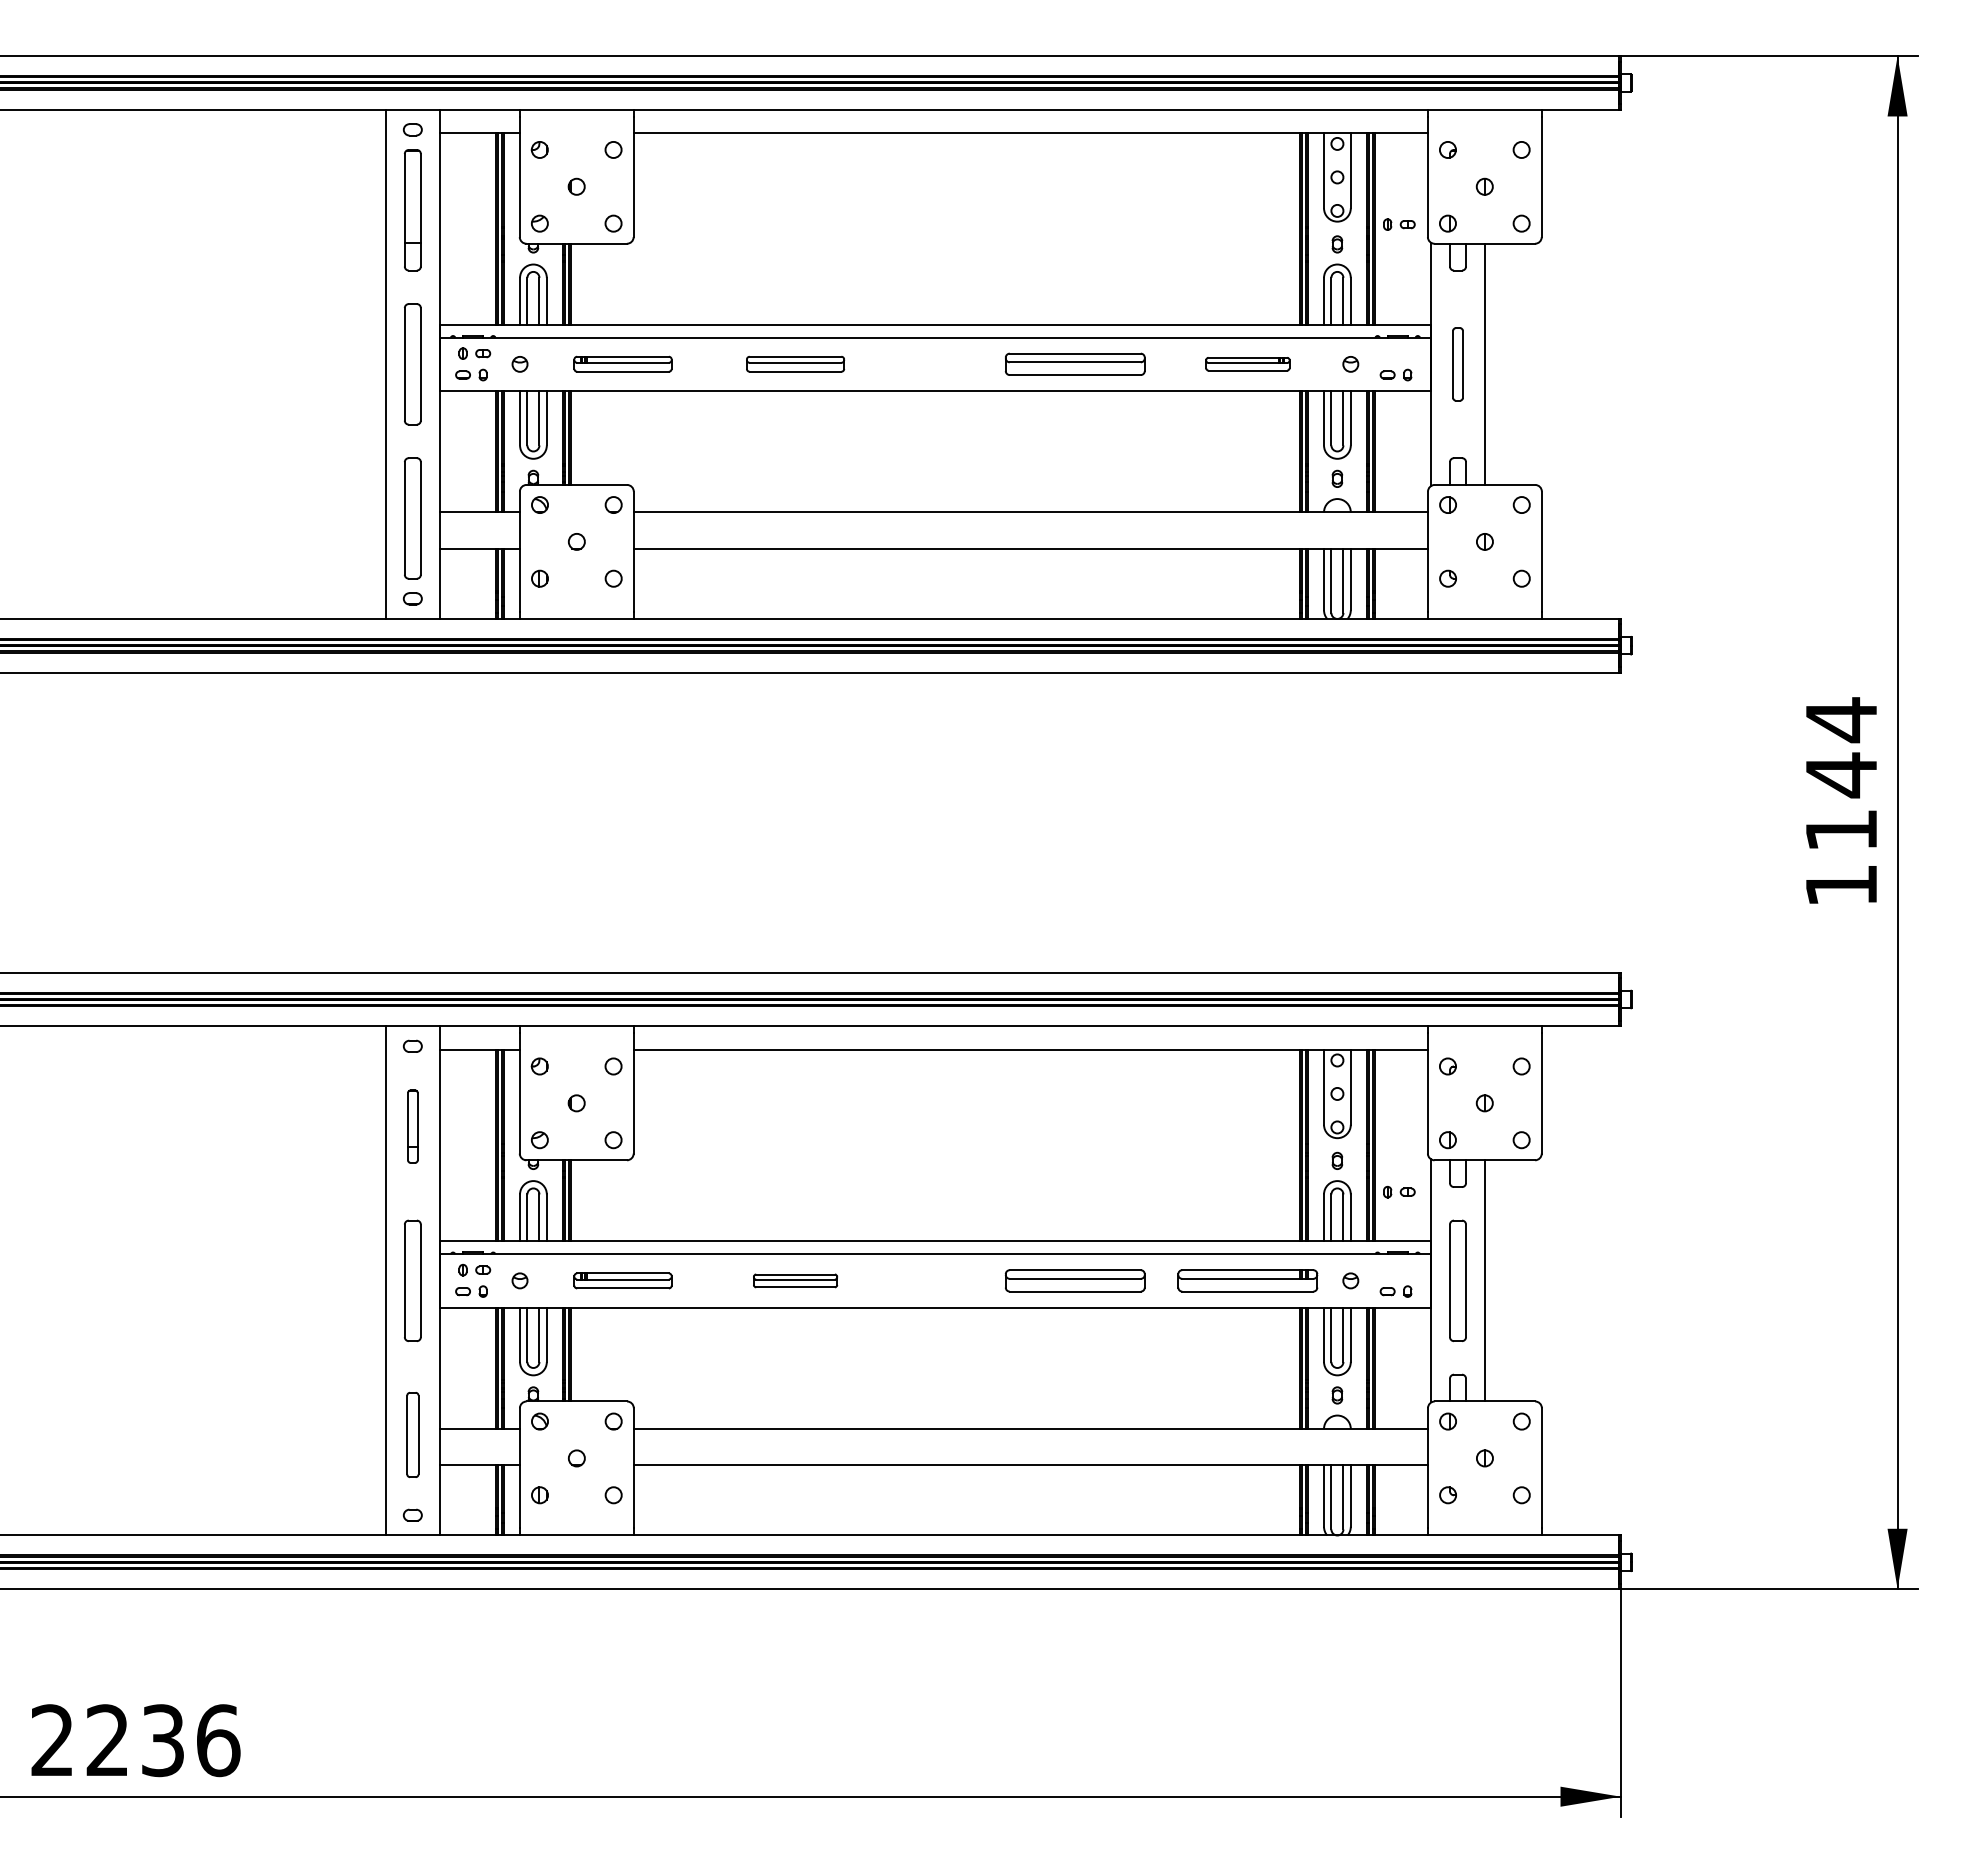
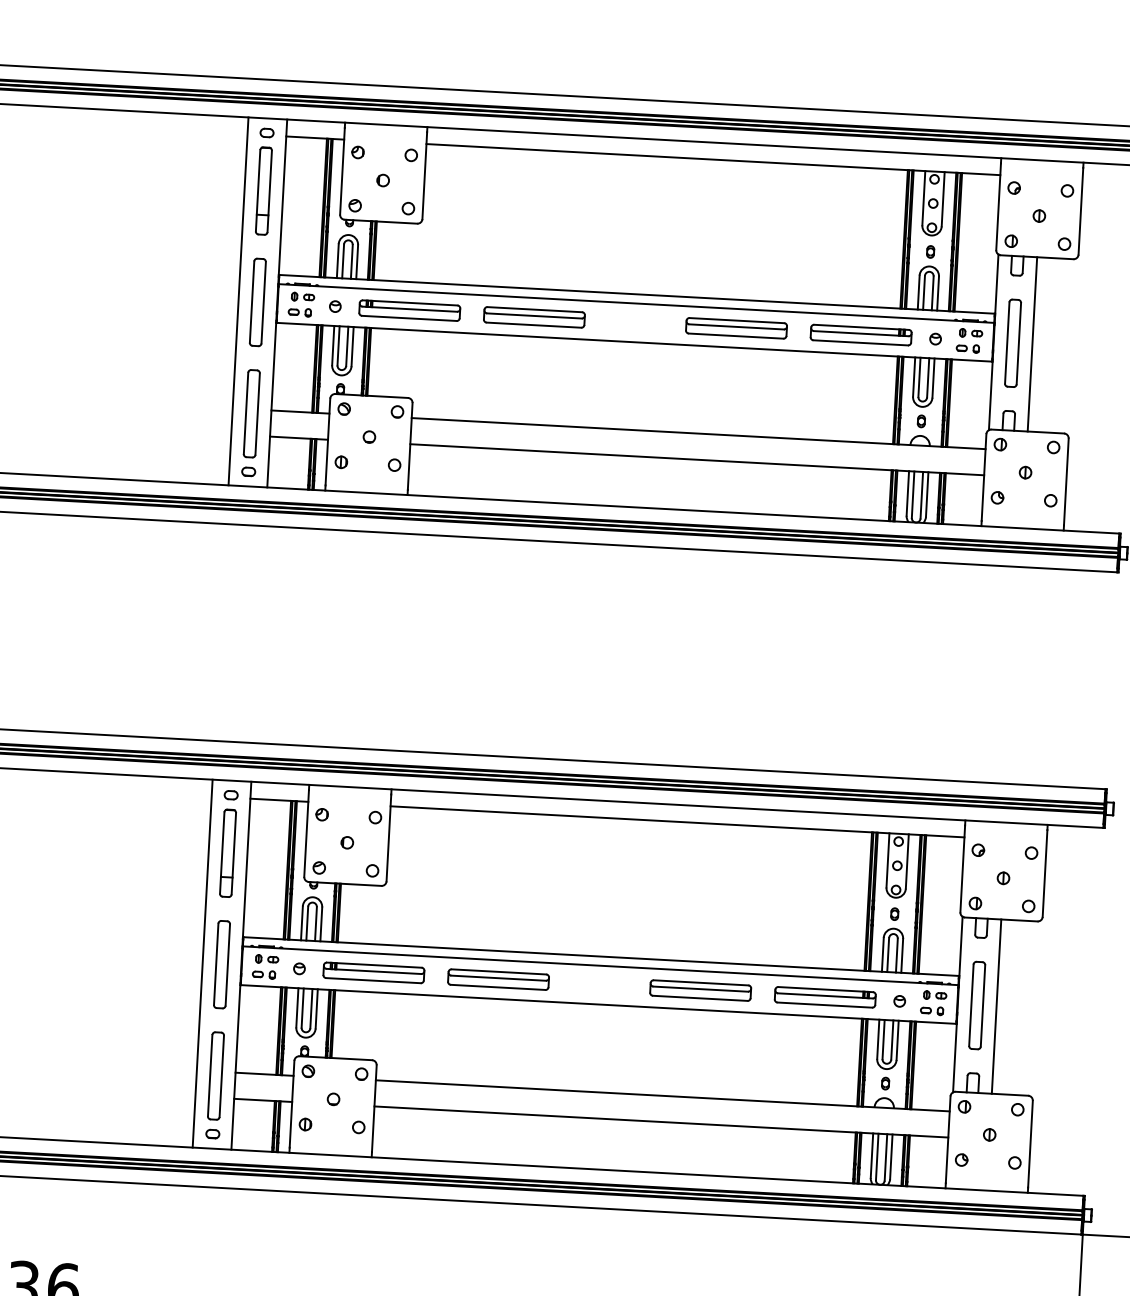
part: (1399, 224) -> (971, 333), moved
part: (622, 363) -> (409, 310), size x1.43
part: (795, 363) -> (534, 316), size x1.43
part: (1247, 363) -> (860, 334), size x1.67
part: (1457, 364) -> (1012, 343), size x1.67
part: (412, 1126) -> (227, 853), size x1.67
part: (1399, 1191) -> (935, 995), moved
part: (622, 1280) -> (373, 972), size x1.43
part: (795, 1280) -> (498, 979), size x1.67
part: (412, 1434) -> (215, 1075), size x1.43

